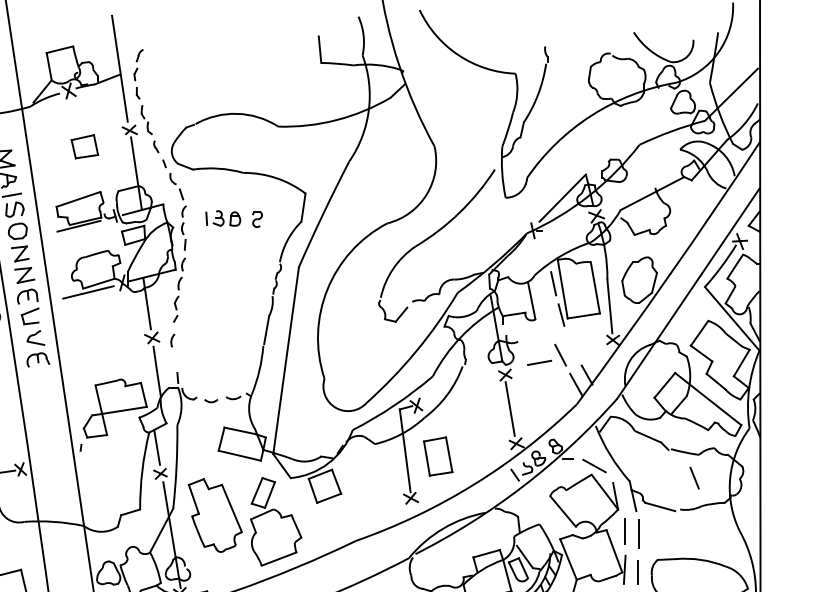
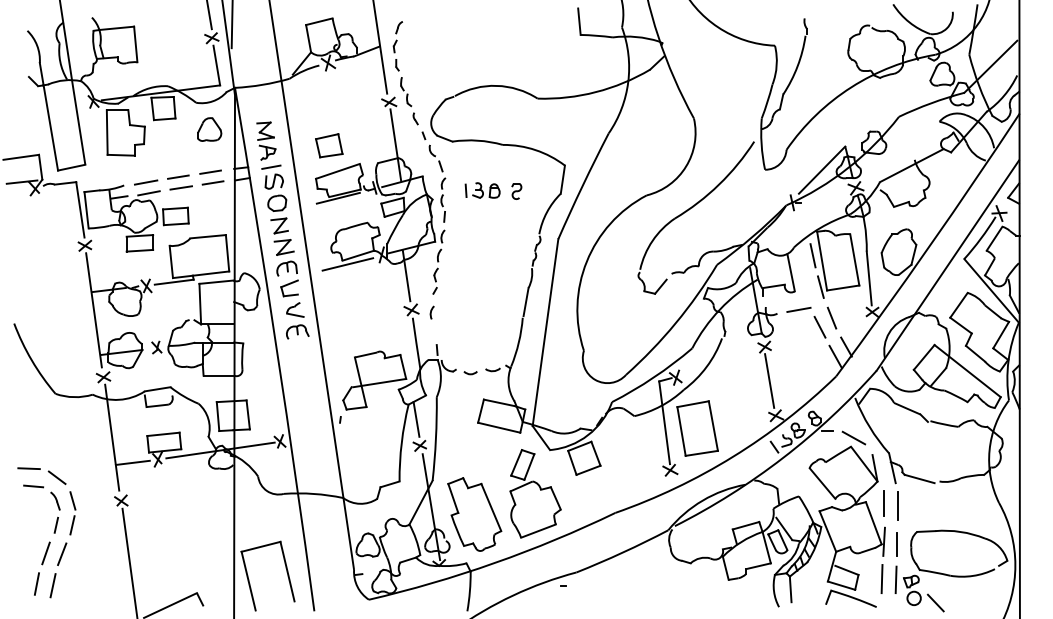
part: (85, 146) -> (329, 145), moved
line: (539, 362) -> (798, 309), moved
part: (438, 456) -> (697, 428), size x1.43
line: (694, 477) -> (831, 317), moved
part: (215, 515) -> (474, 514), moved

